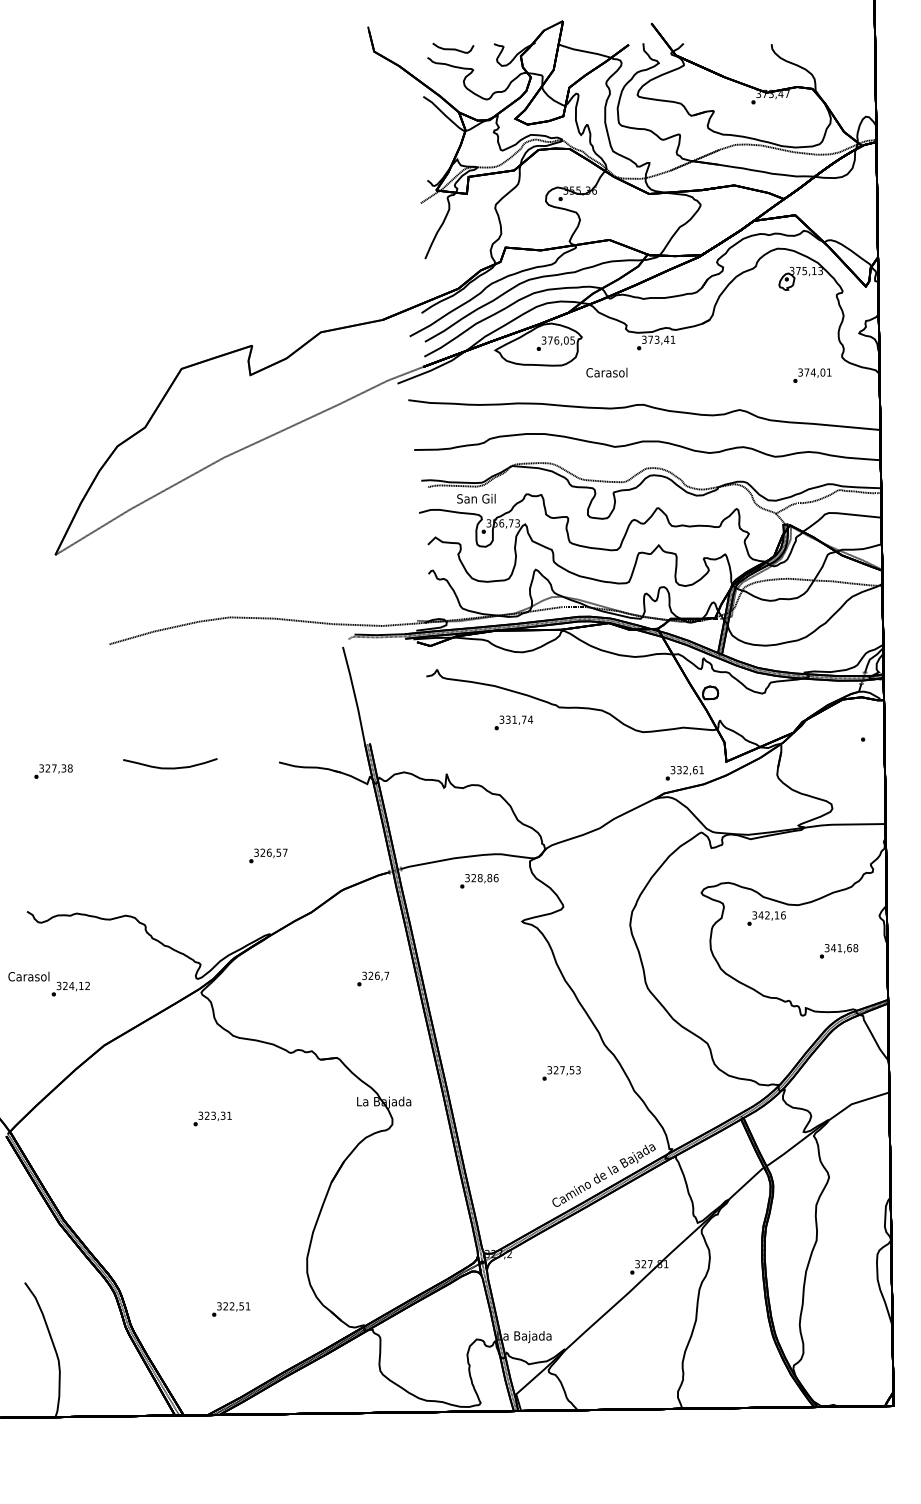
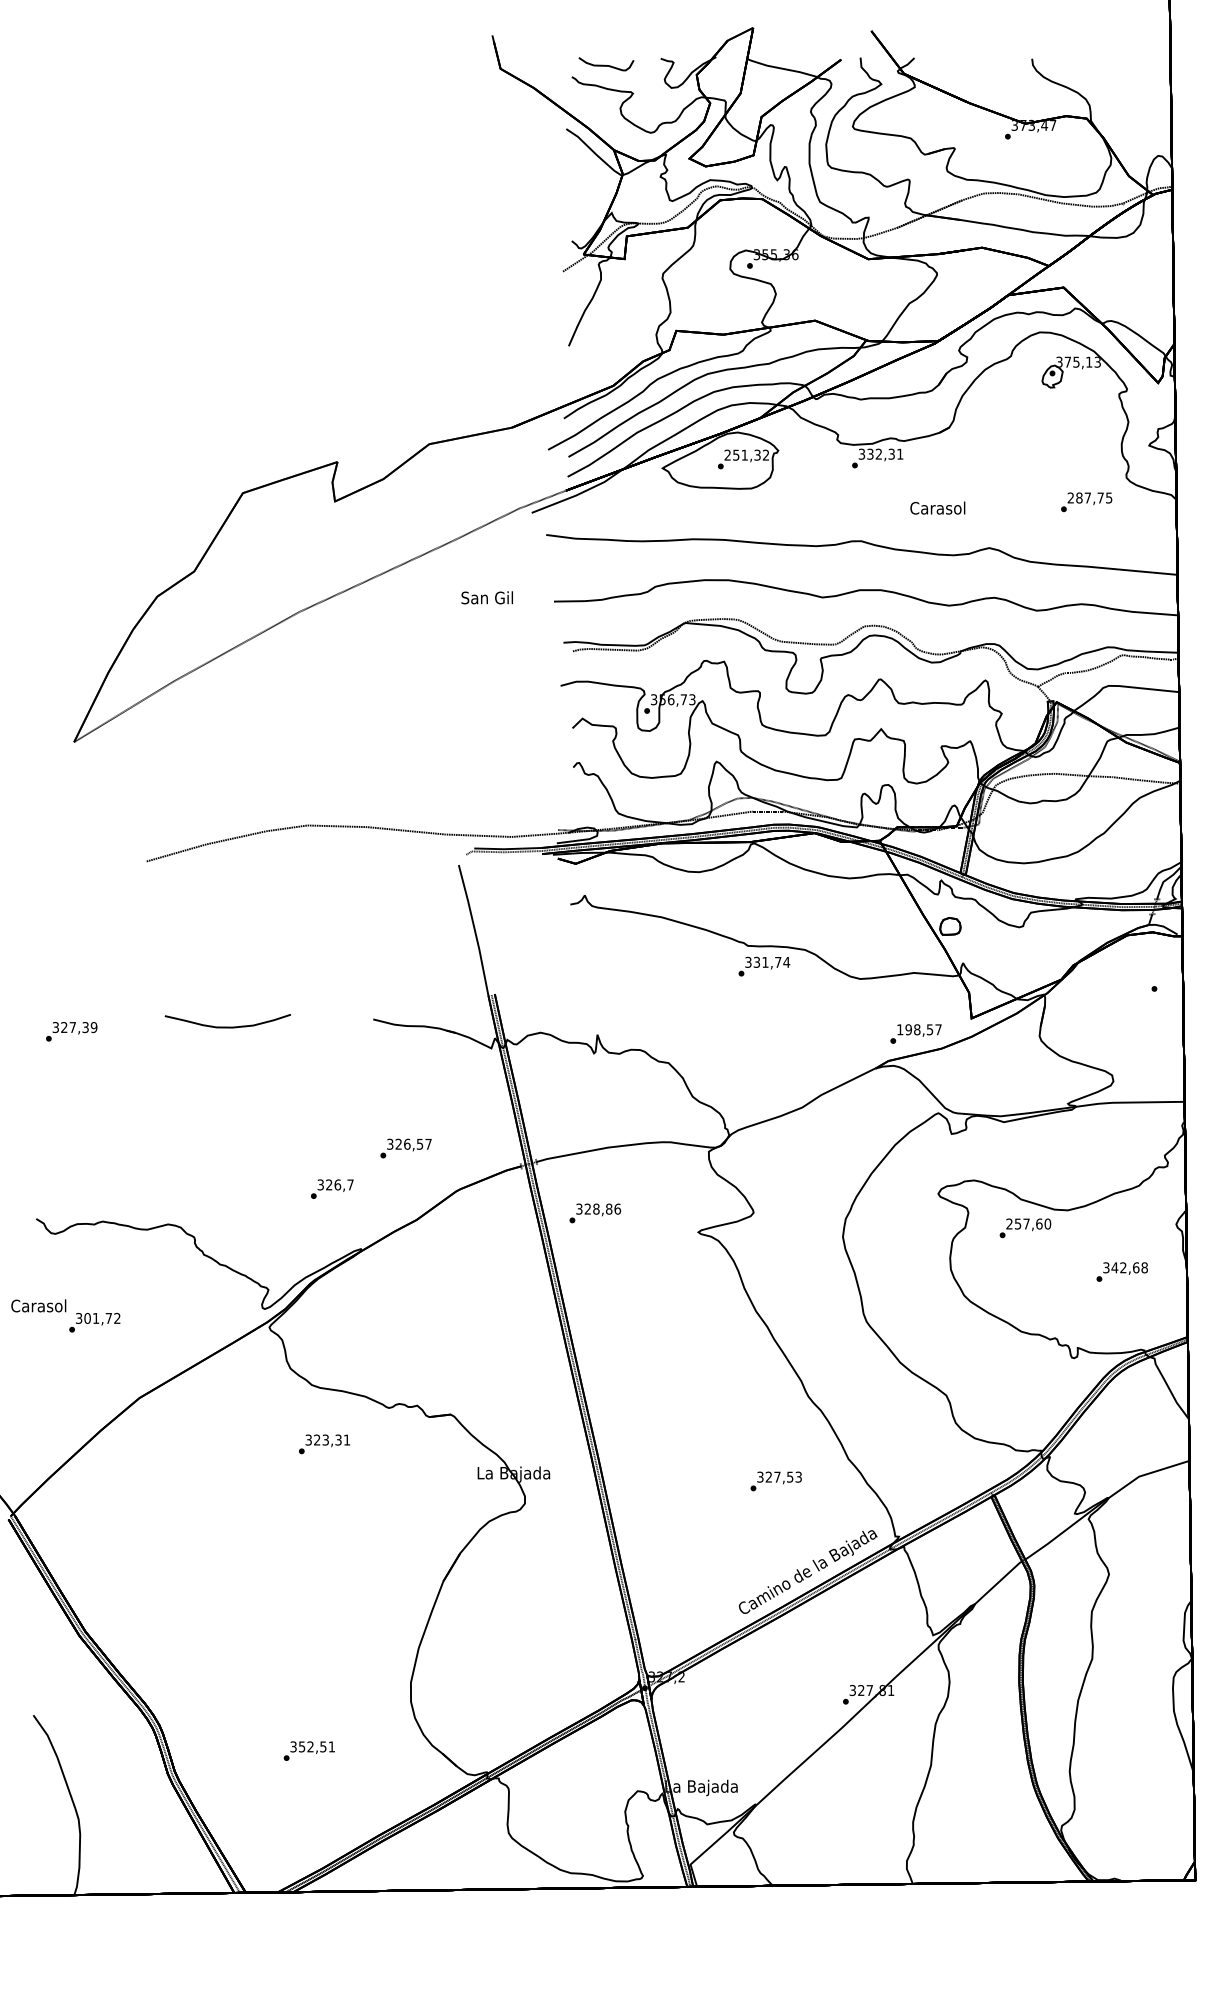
text: (659, 339) -> (881, 453), 373,41 -> 332,31
text: (558, 340) -> (746, 454), 376,05 -> 251,32
text: (606, 372) -> (937, 507), moved
text: (814, 372) -> (1089, 497), 374,01 -> 287,75
text: (475, 498) -> (486, 597), moved
text: (513, 722) -> (764, 966), moved
text: (69, 768) -> (93, 1027), 327,38 -> 327,39
text: (687, 769) -> (919, 1029), 332,61 -> 198,57
text: (267, 855) -> (405, 1148), moved
text: (479, 881) -> (595, 1213), moved
text: (768, 914) -> (1028, 1223), 342,16 -> 257,60
text: (839, 947) -> (1123, 1267), 341,68 -> 342,68
text: (373, 978) -> (332, 1188), moved
text: (72, 986) -> (97, 1318), 324,12 -> 301,72
text: (561, 1073) -> (775, 1481), moved
text: (212, 1119) -> (324, 1444), moved
text: (226, 1306) -> (302, 1746), 322,51 -> 352,51

